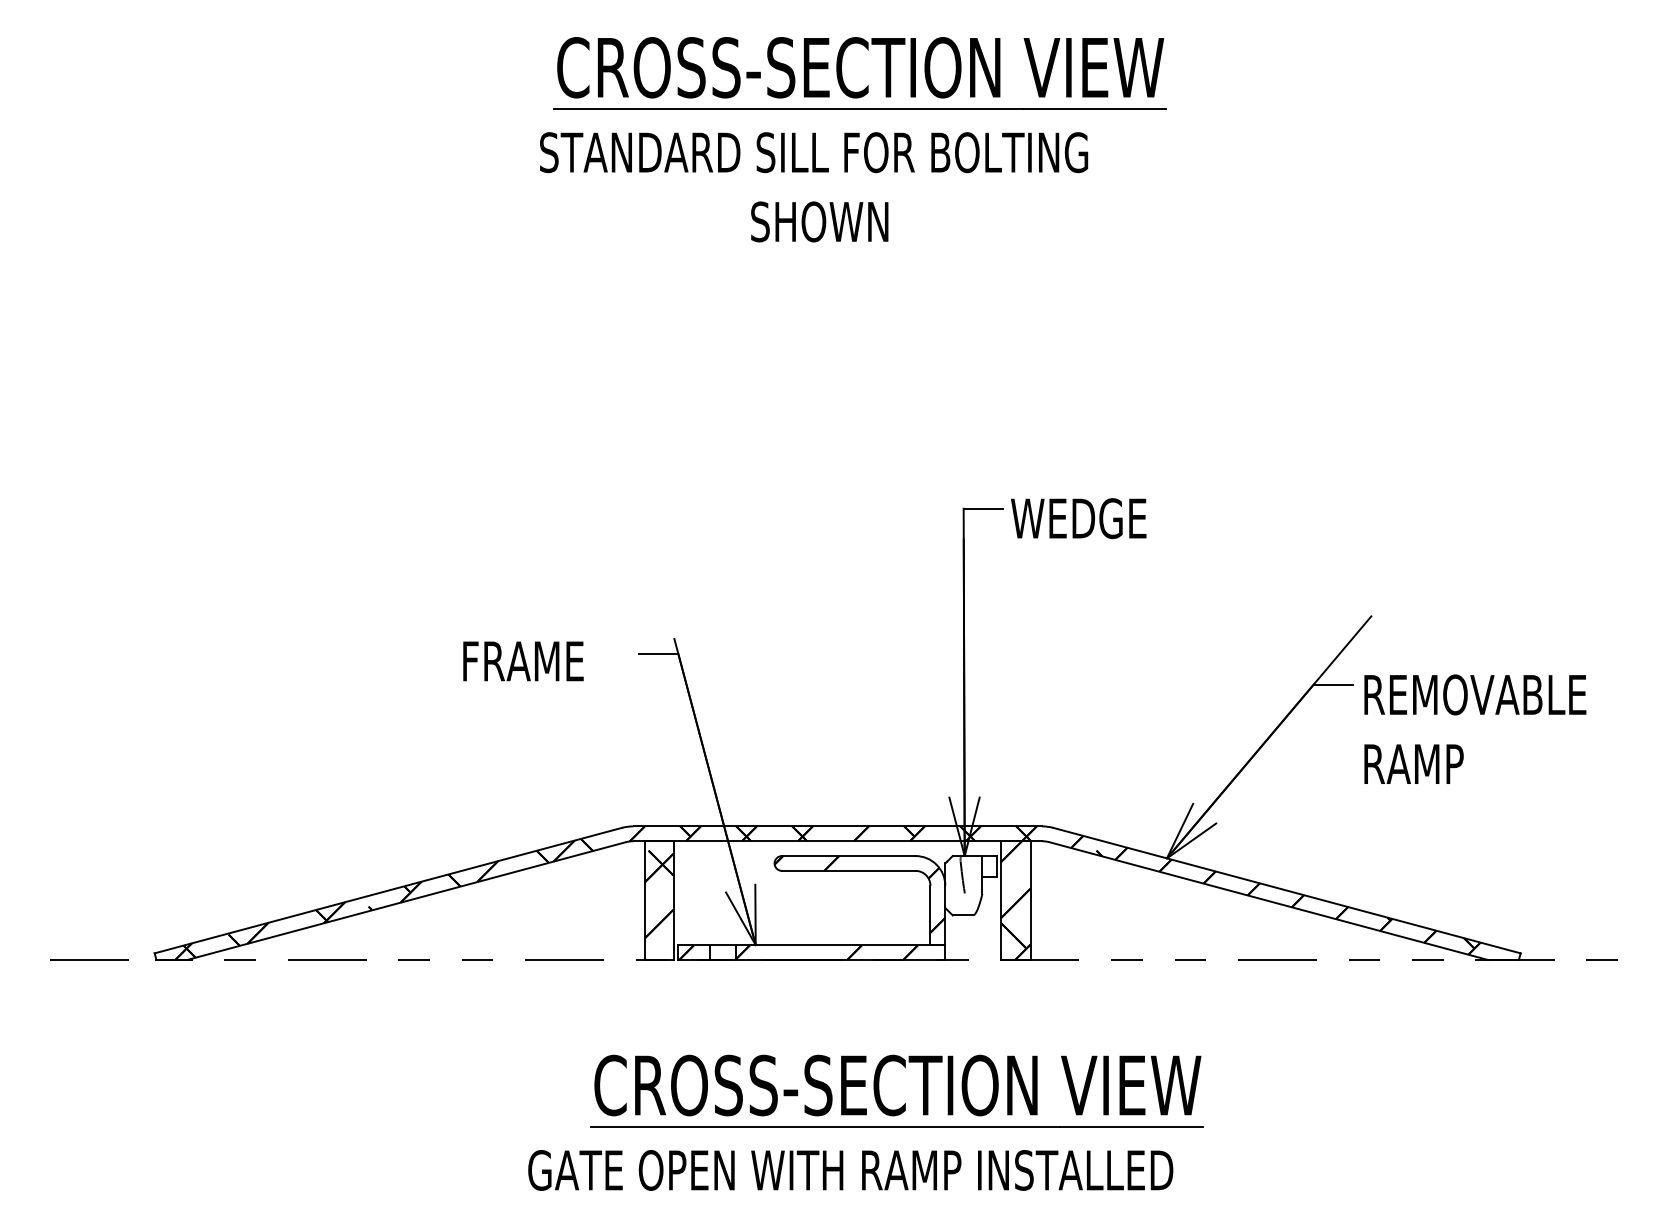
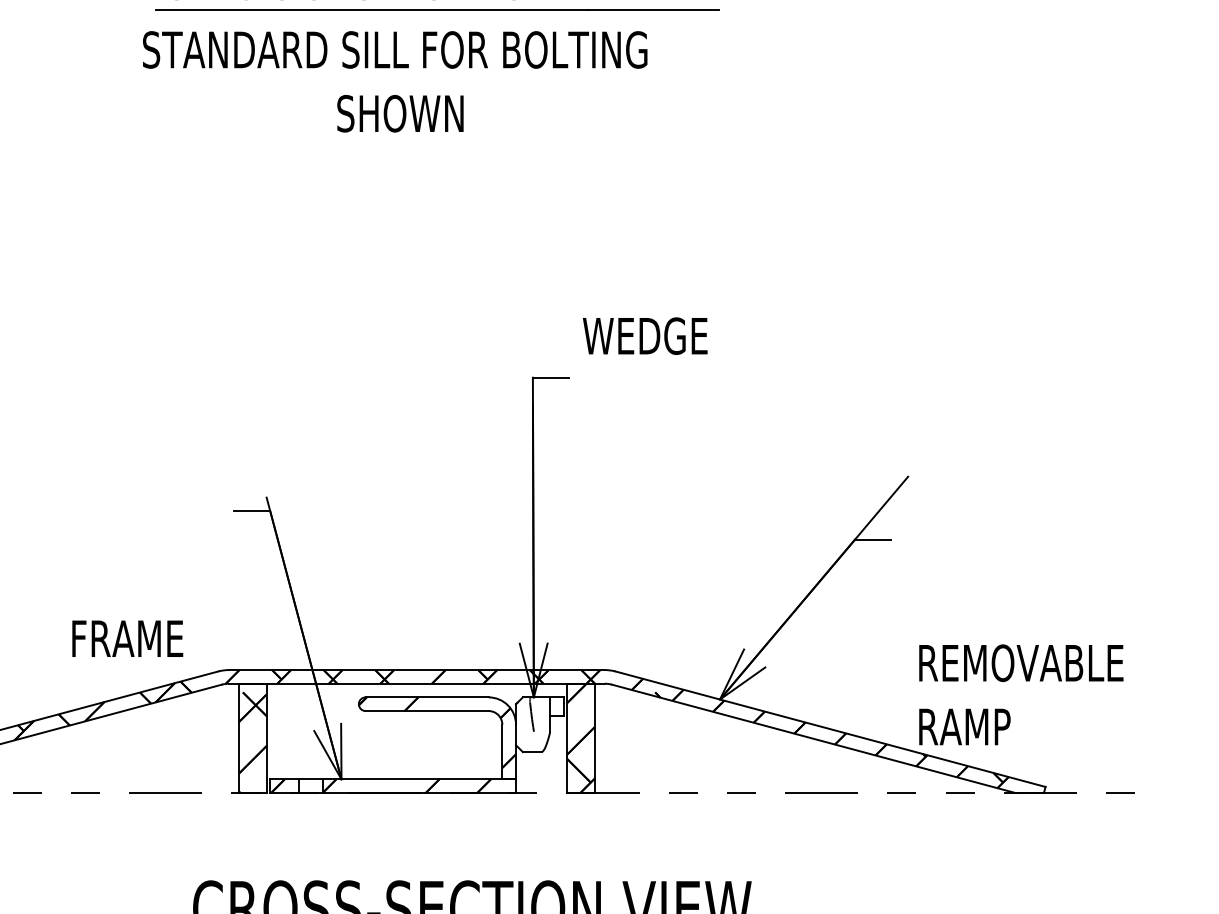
text: (1078, 518) -> (645, 336), moved
text: (523, 661) -> (127, 638), moved
text: (1475, 728) -> (1021, 694), moved

